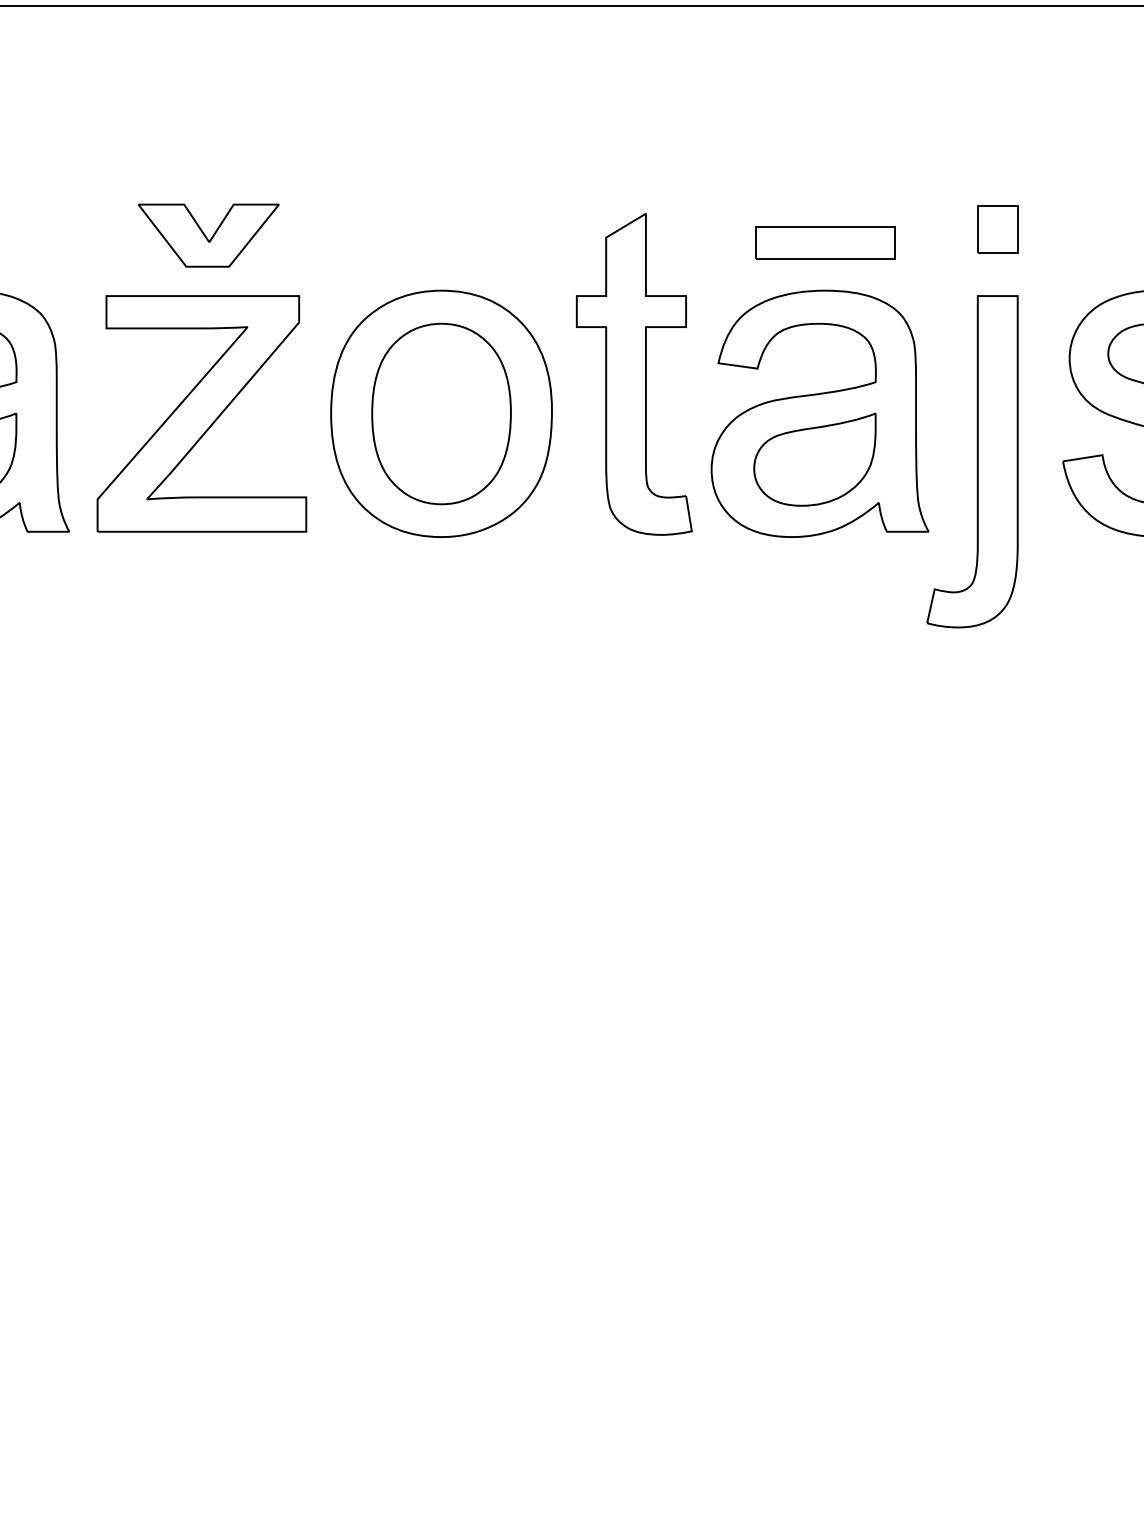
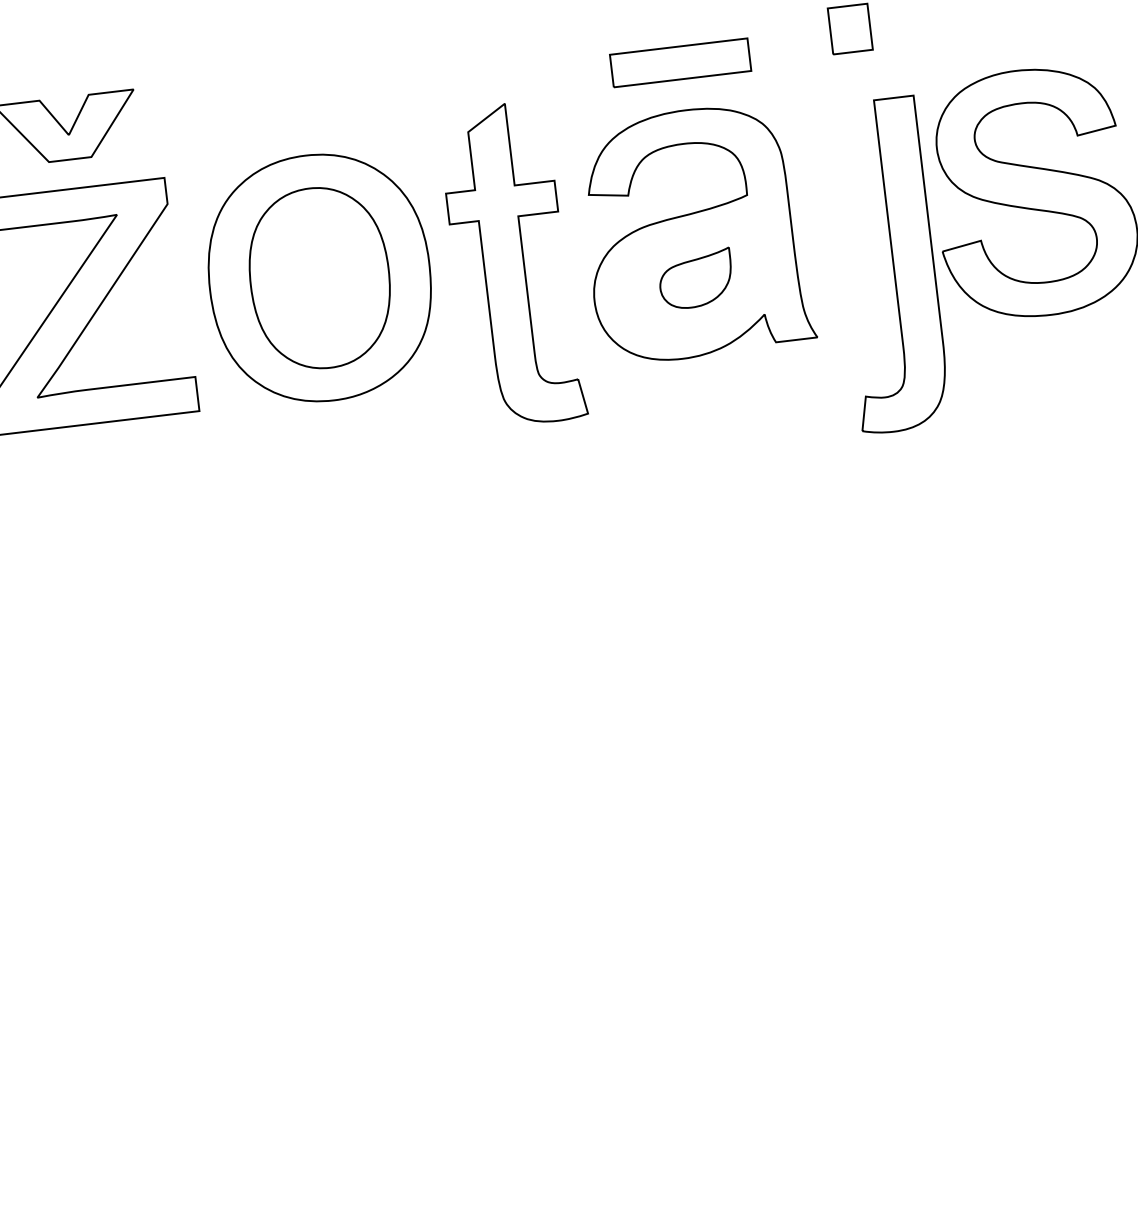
part: (634, 374) -> (512, 264), moved
part: (814, 459) -> (695, 279), size x0.6
part: (972, 461) -> (888, 265), moved

